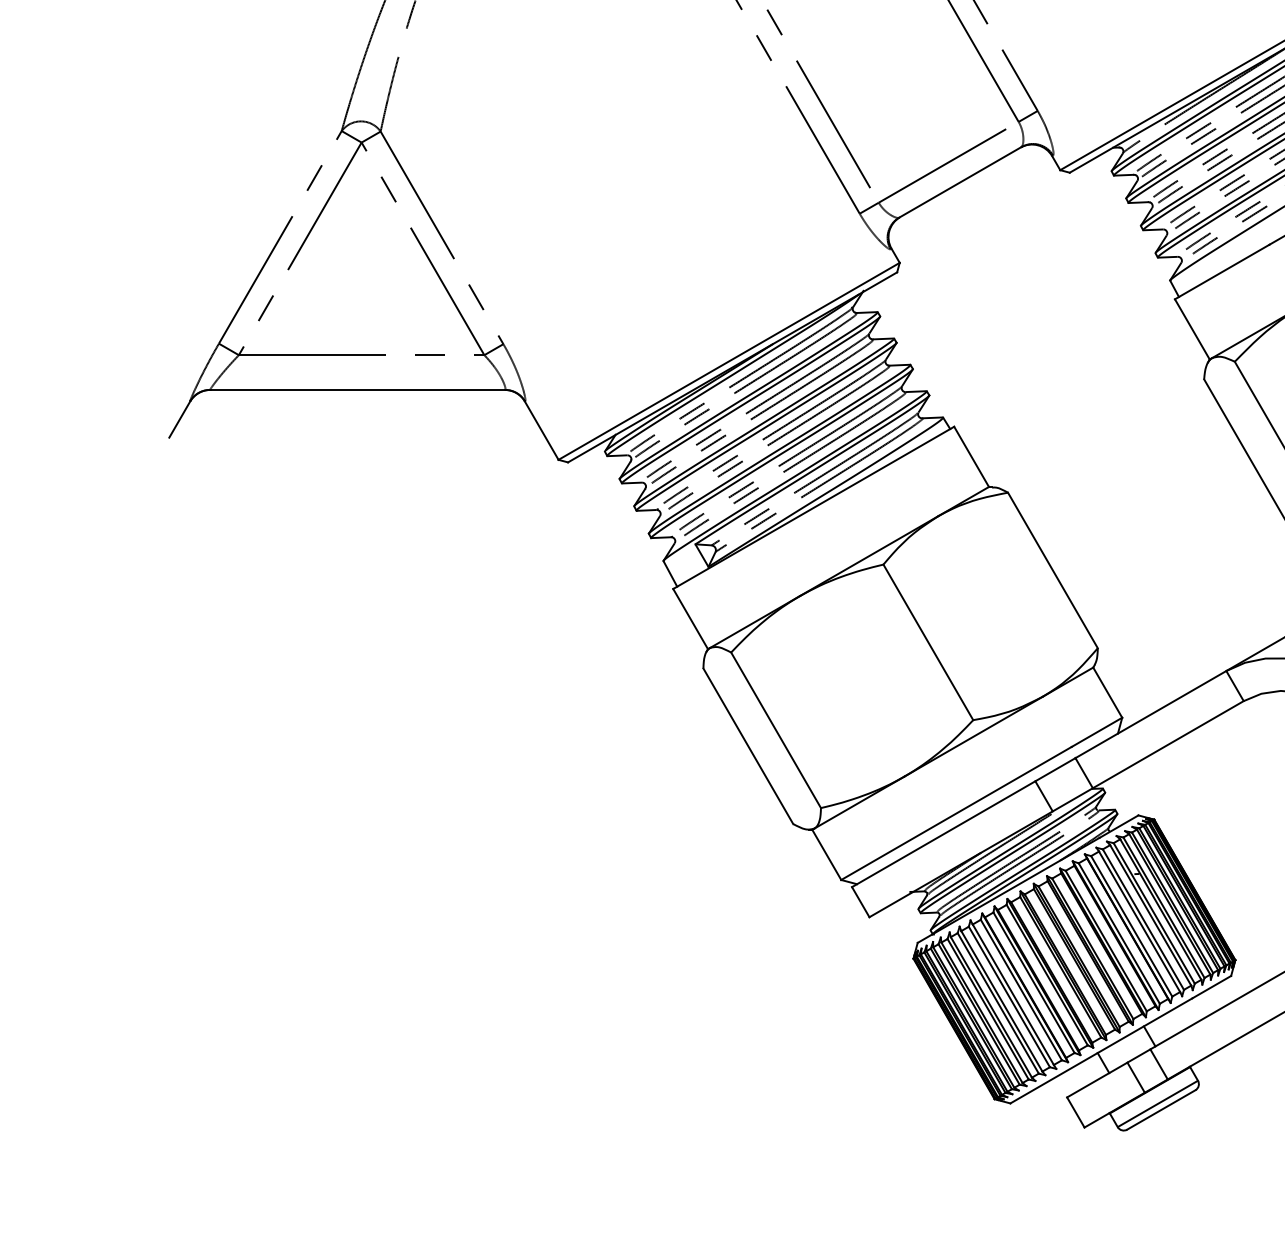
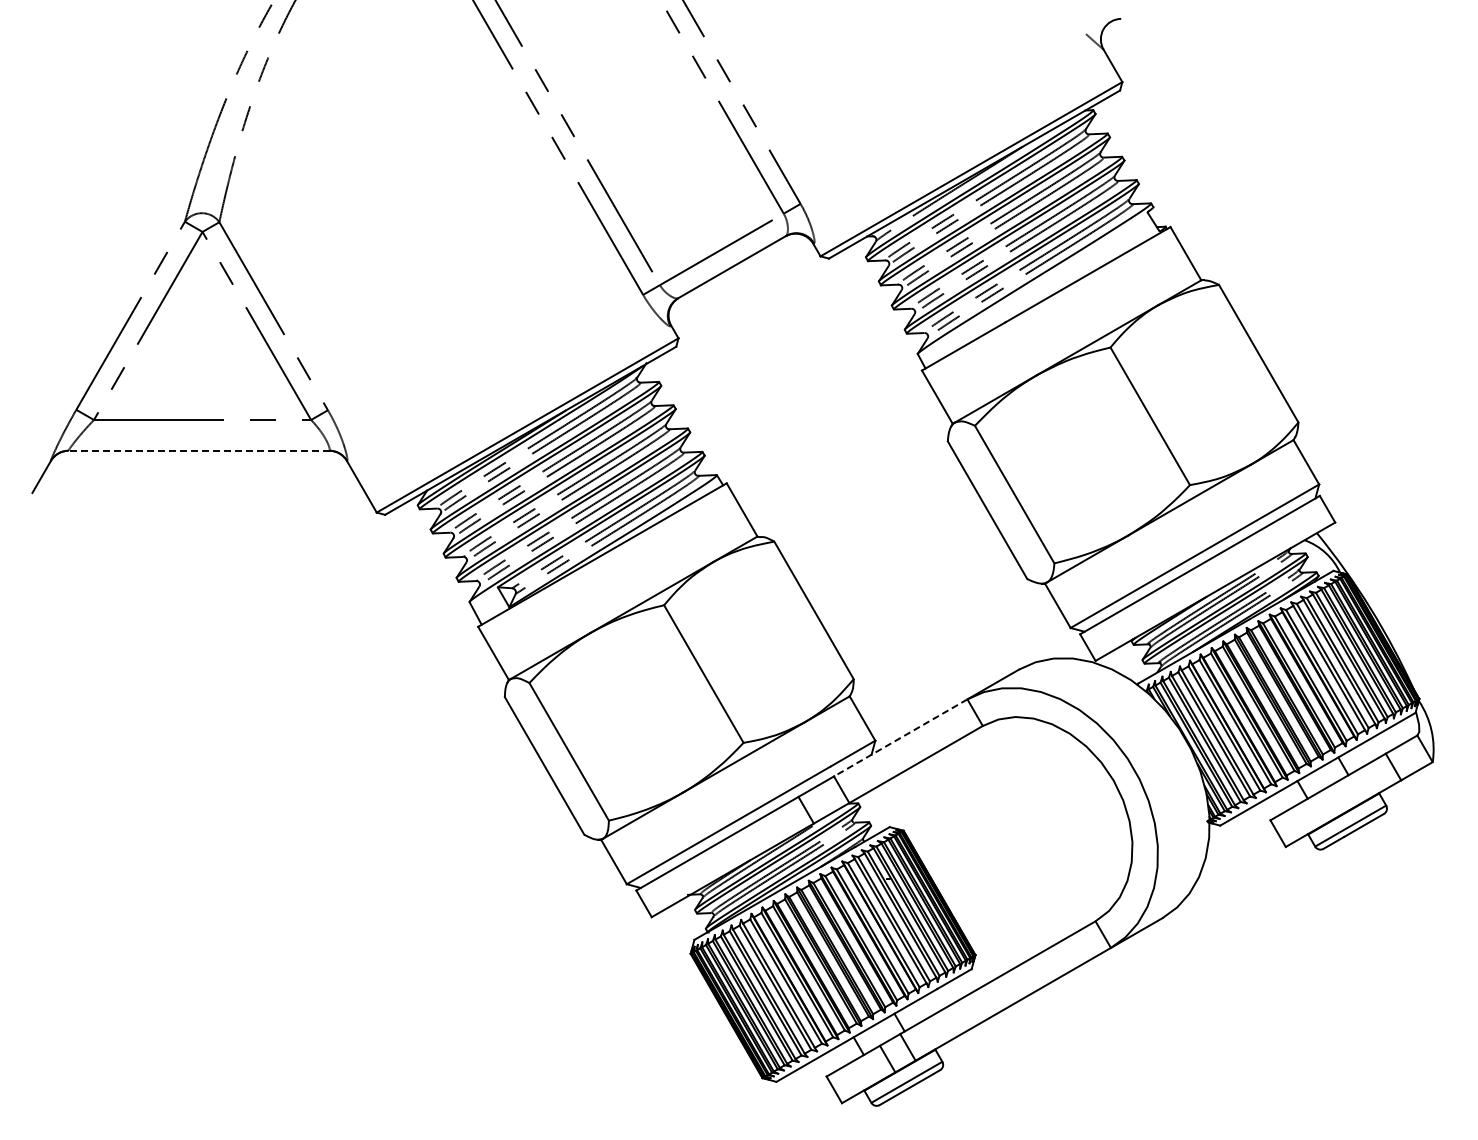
line: (357, 389) -> (198, 450), solid -> dashed
line: (1150, 715) -> (900, 738), solid -> dashed

